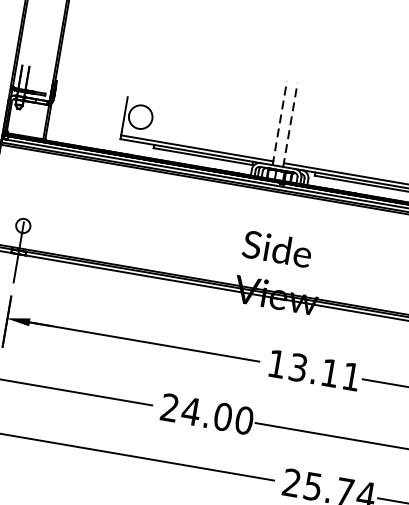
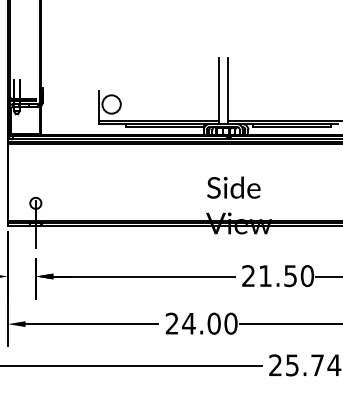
line: (280, 122) -> (219, 90), dashed -> solid
line: (290, 124) -> (227, 90), dashed -> solid
text: (314, 371) -> (278, 276), 13.11 -> 21.50

